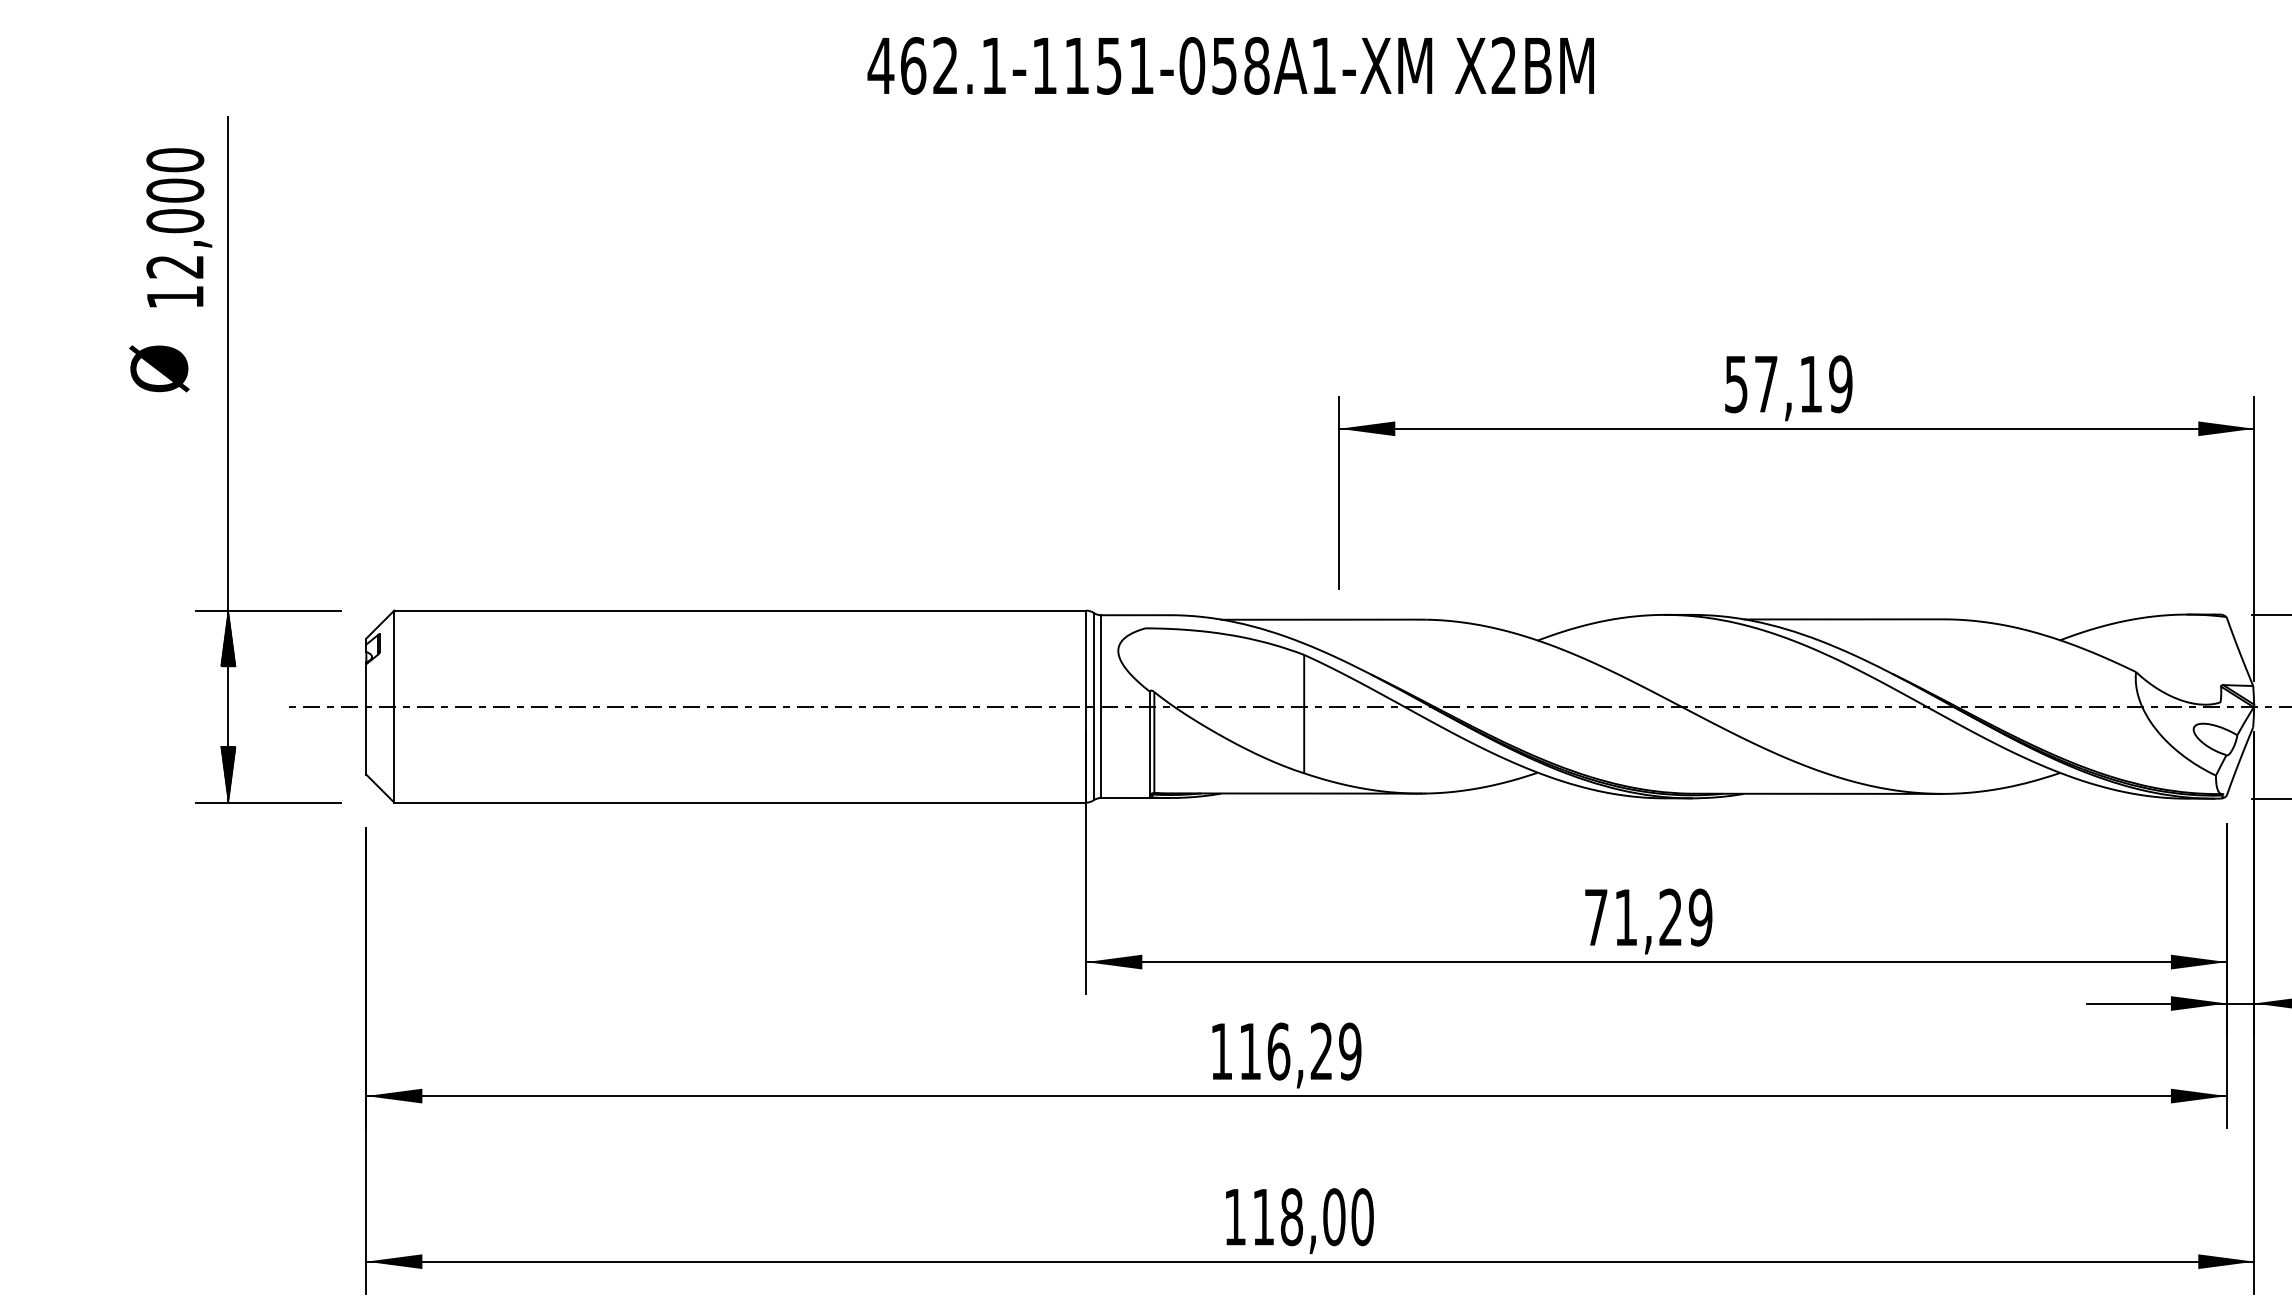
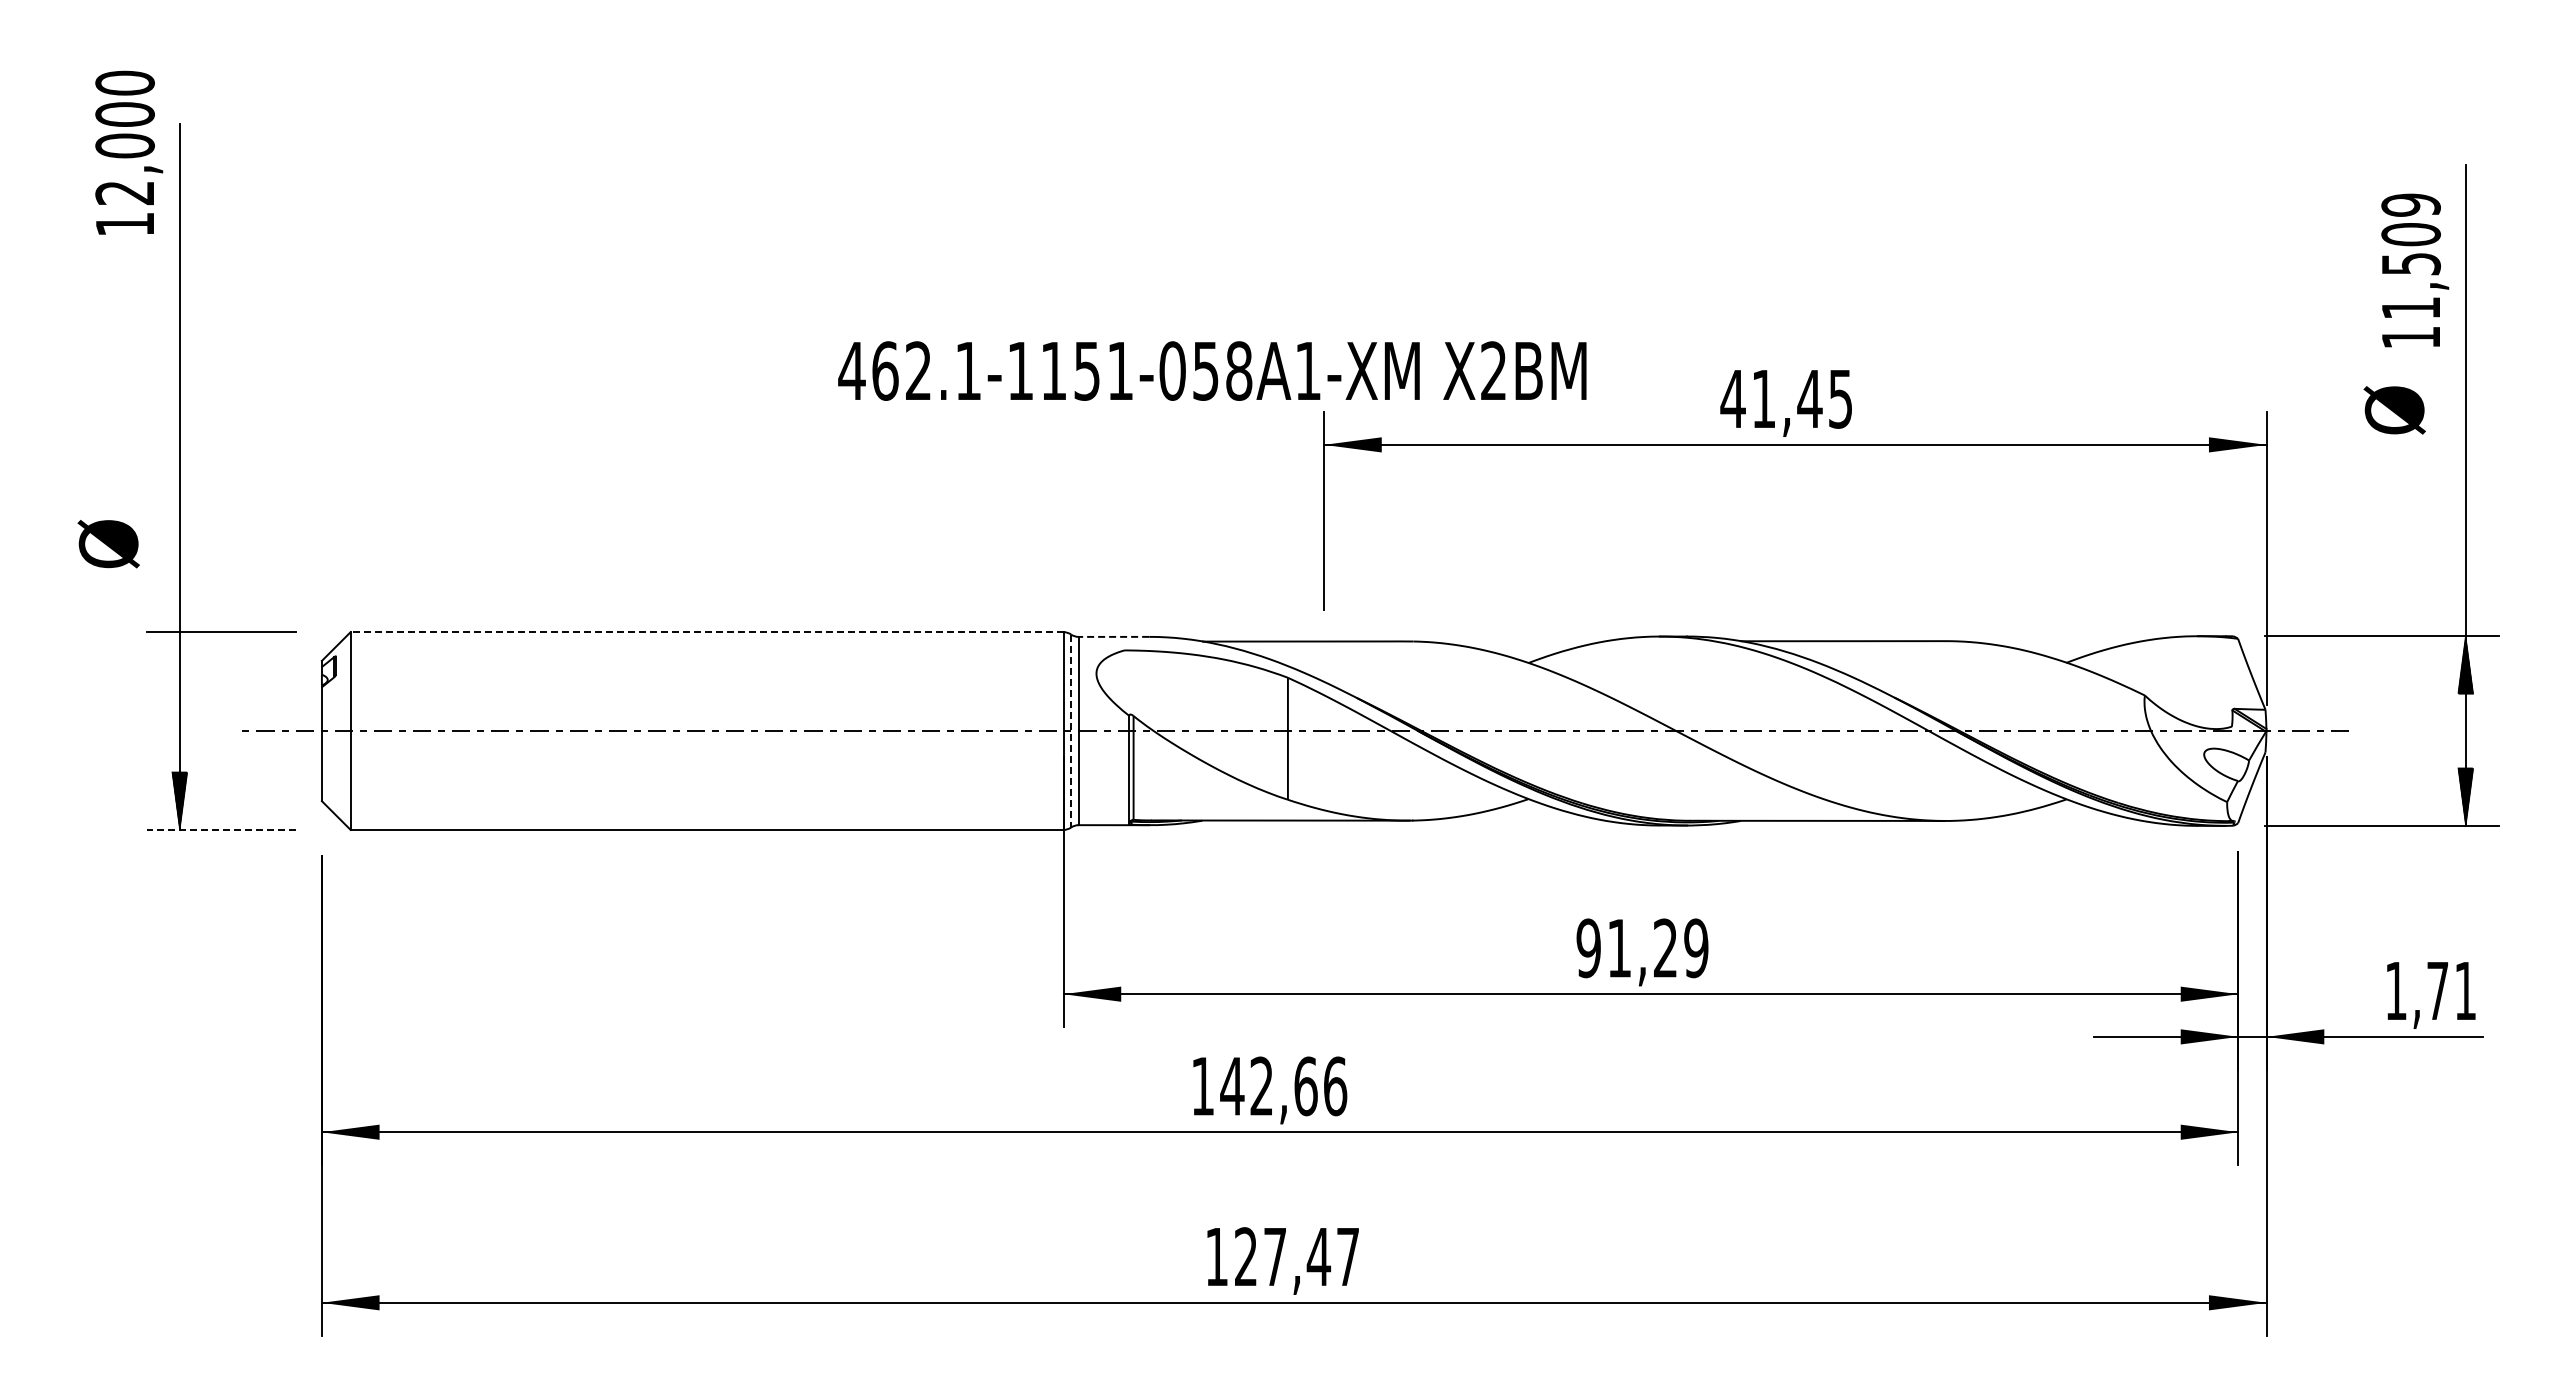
text: (1230, 65) -> (1212, 370), moved
text: (179, 227) -> (129, 152), moved
text: (159, 369) -> (108, 544), moved
text: (1788, 383) -> (1786, 398), 57,19 -> 41,45
line: (739, 610) -> (706, 632), solid -> dashed
line: (1134, 614) -> (1113, 636), solid -> dashed
hatch: (228, 638) -> (179, 660), removed
line: (1094, 707) -> (1071, 731), solid -> dashed
line: (267, 802) -> (220, 829), solid -> dashed
text: (1595, 917) -> (1588, 948), 71,29 -> 91,29
text: (1299, 1051) -> (1283, 1086), 116,29 -> 142,66
text: (1313, 1216) -> (1297, 1256), 118,00 -> 127,47

